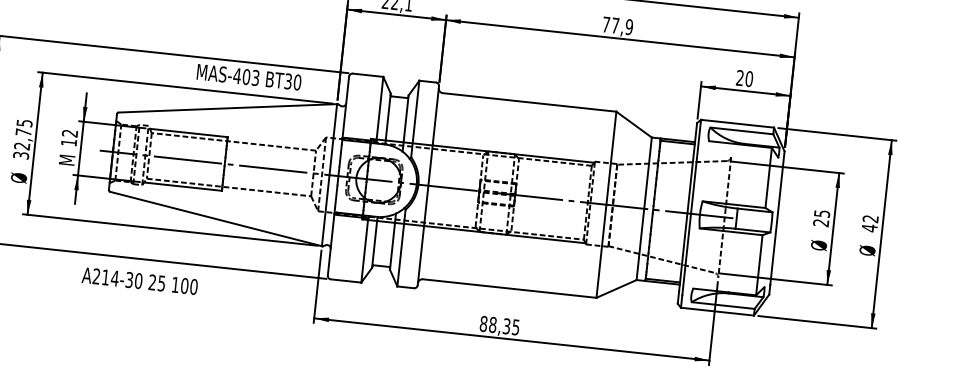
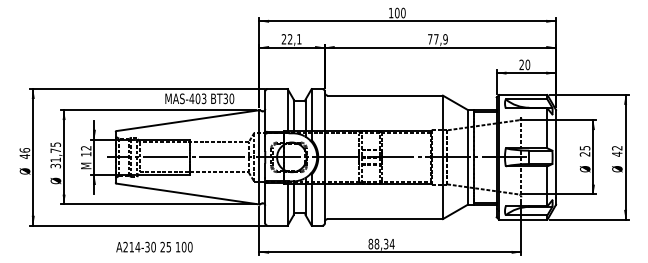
text: (21, 147) -> (55, 160), 32,75 -> 31,75
text: (140, 280) -> (154, 246), moved
text: (514, 327) -> (391, 244), 88,35 -> 88,34

